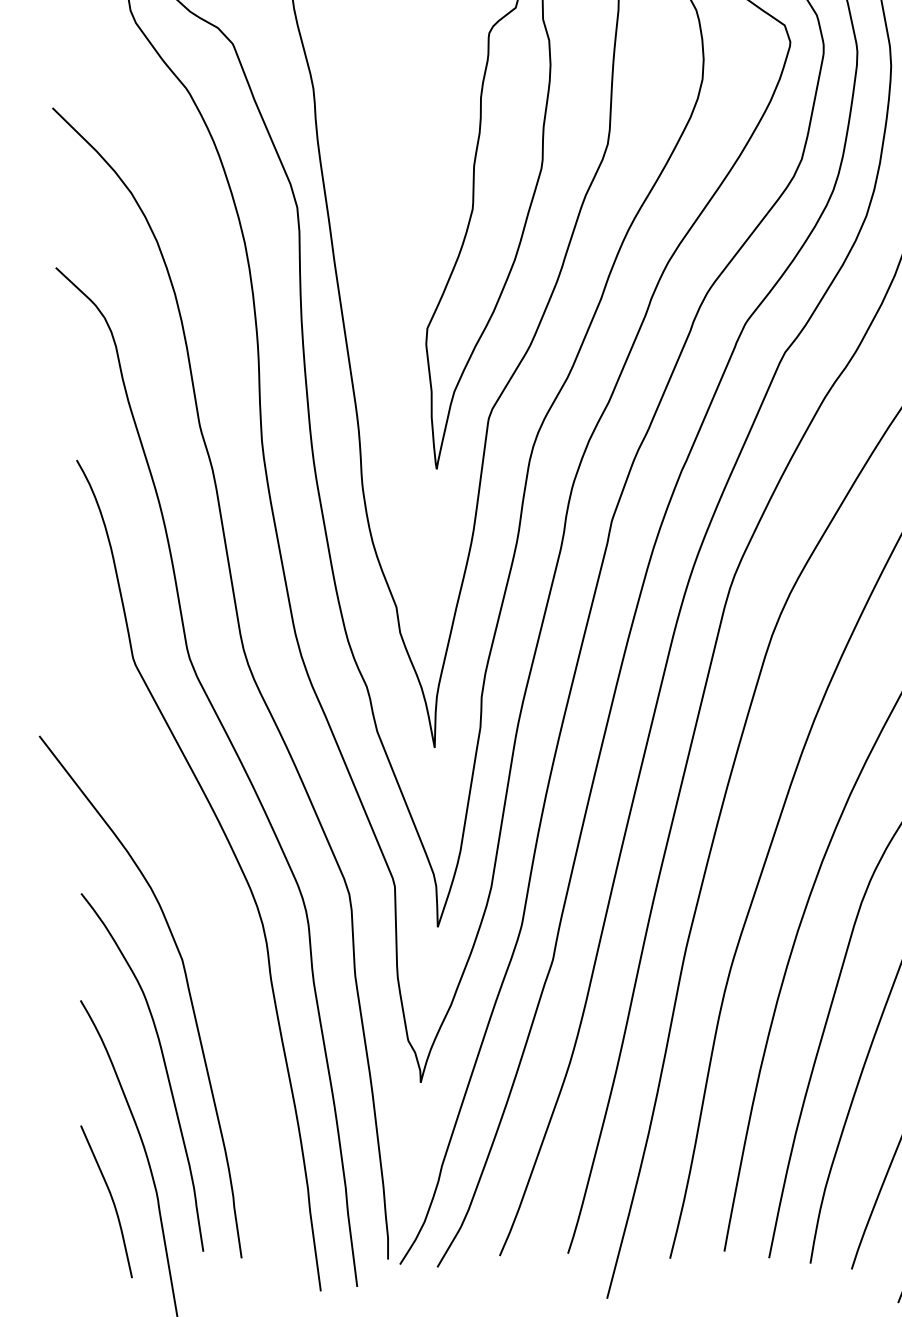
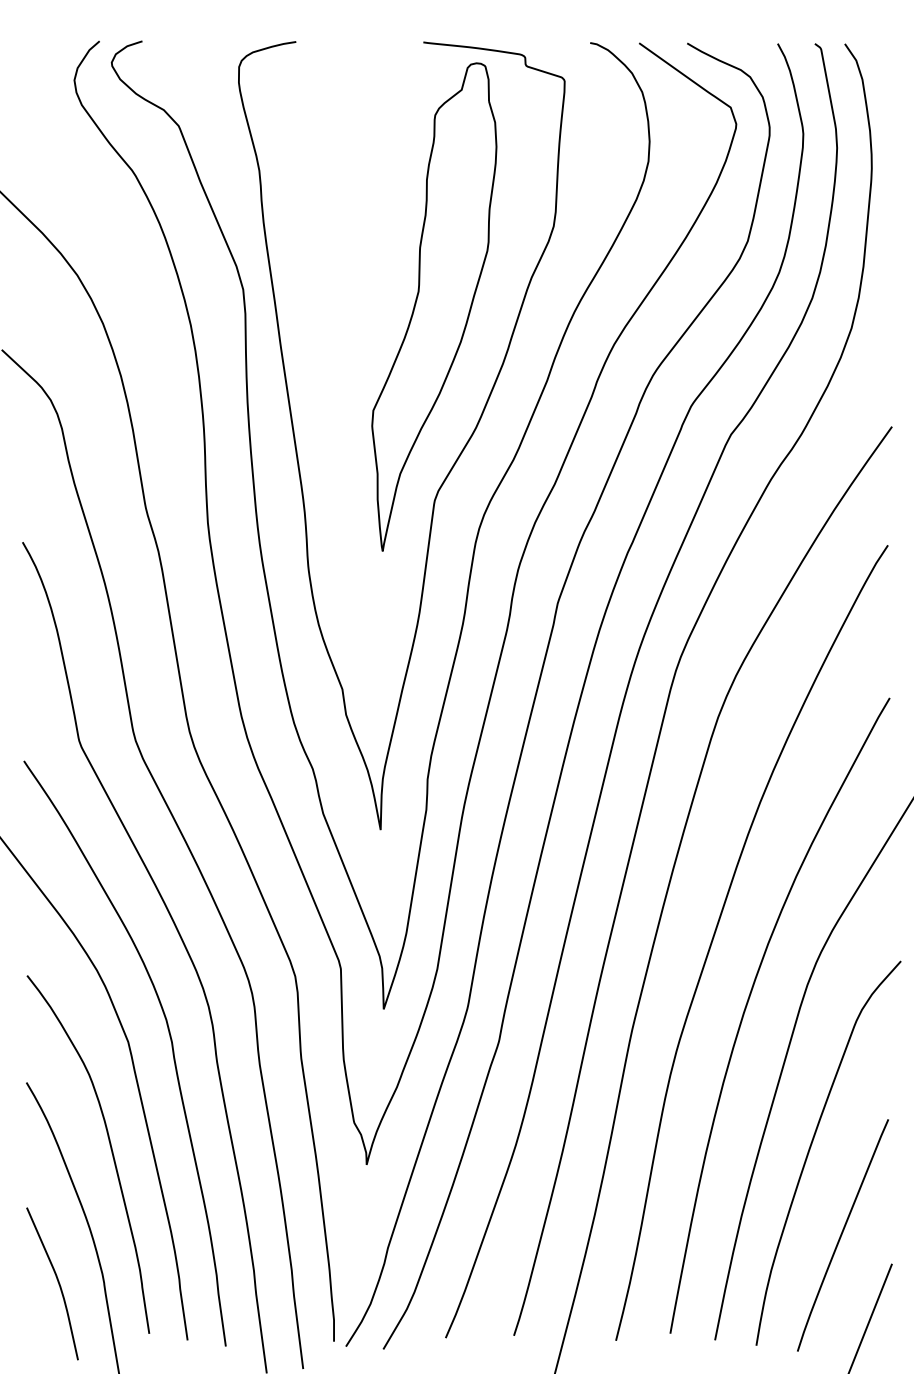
curve: (225, 965) -> (171, 1047), added

